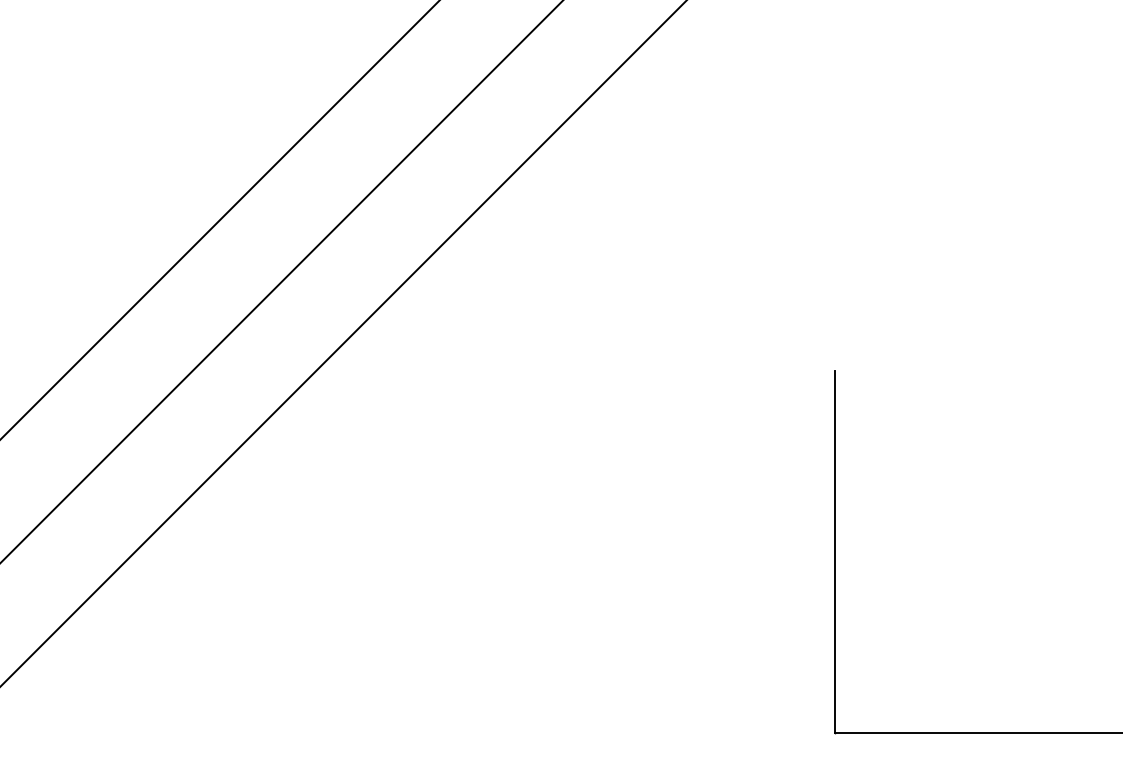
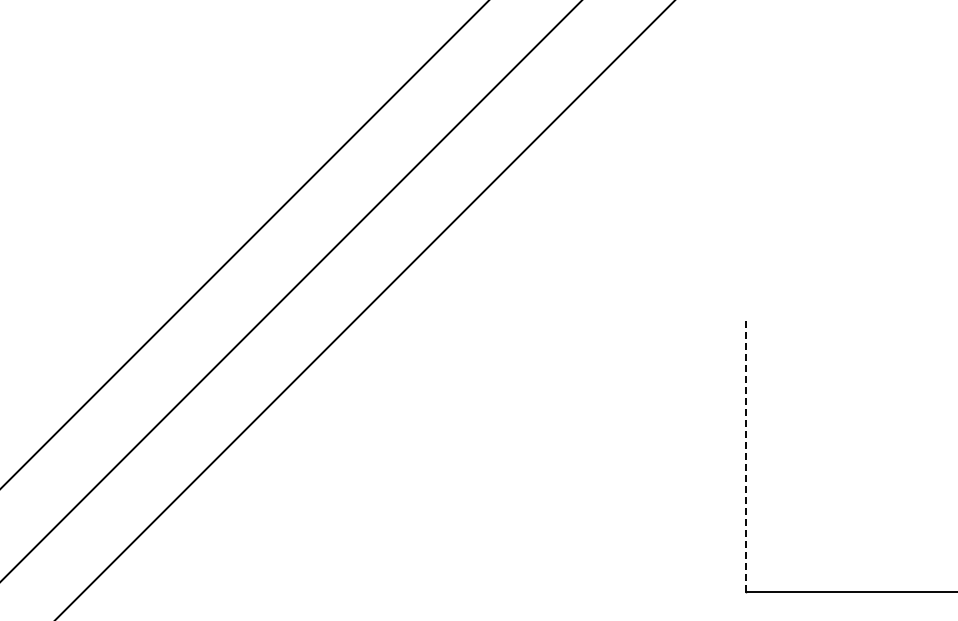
line: (834, 551) -> (746, 455), solid -> dashed

